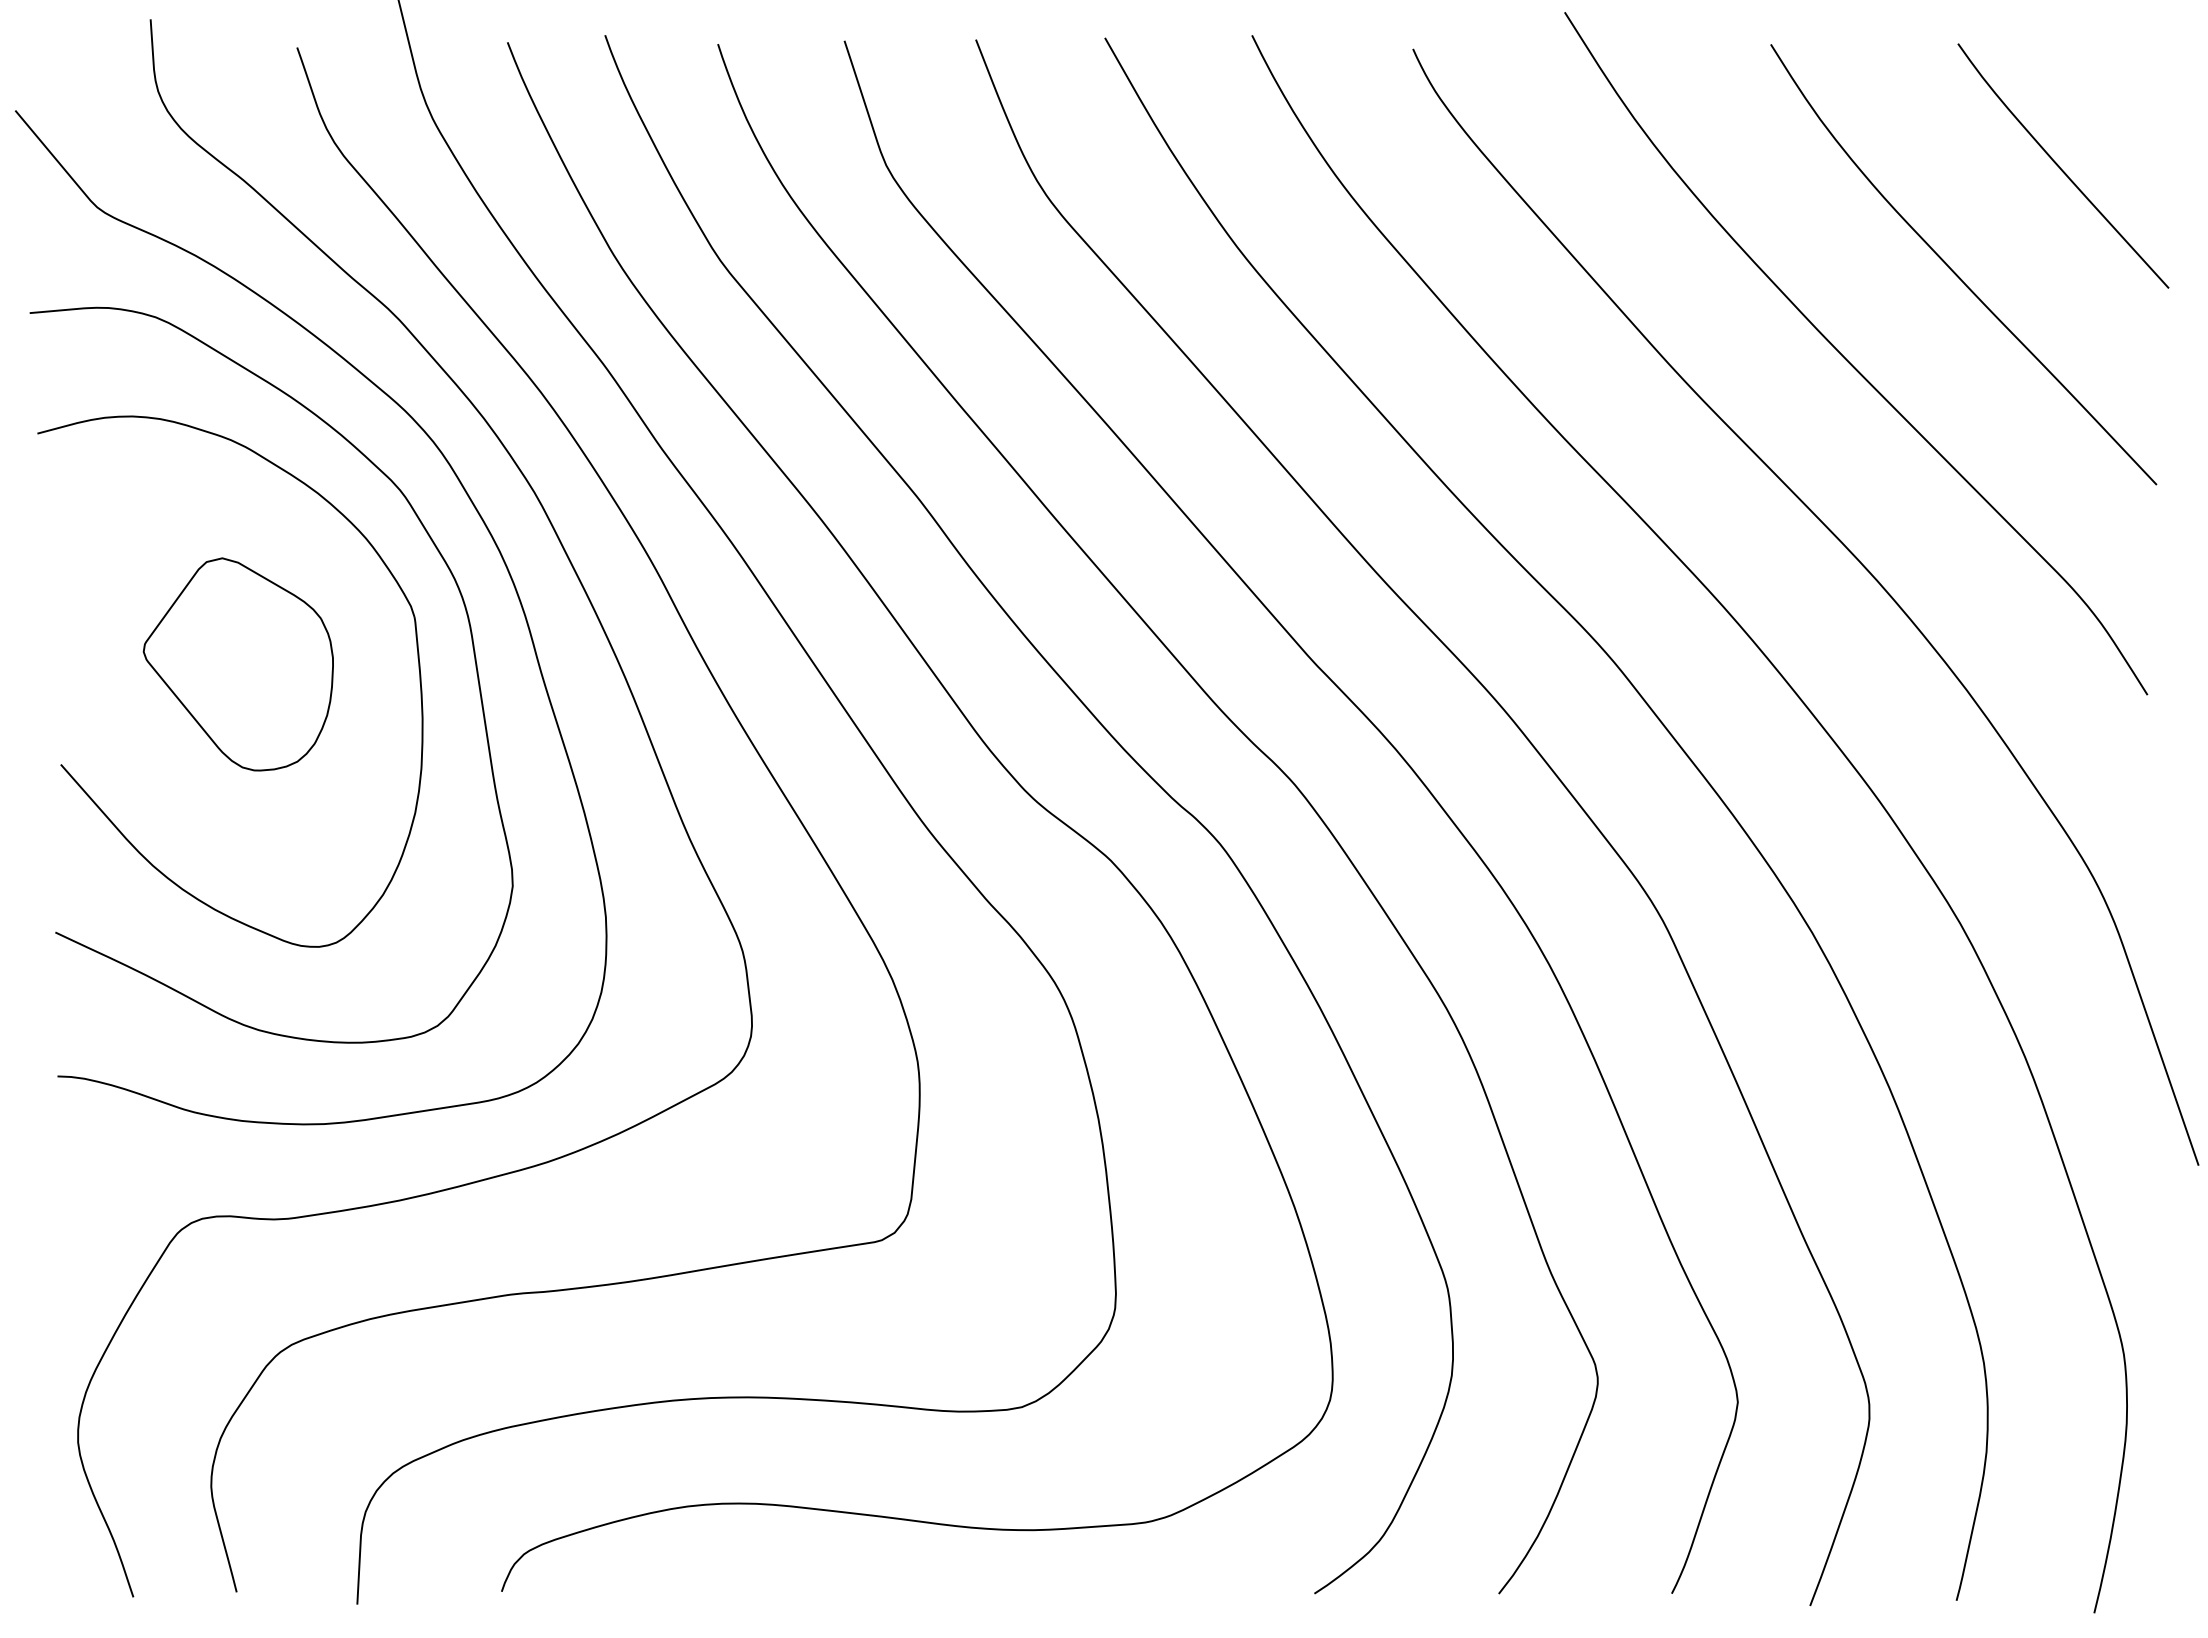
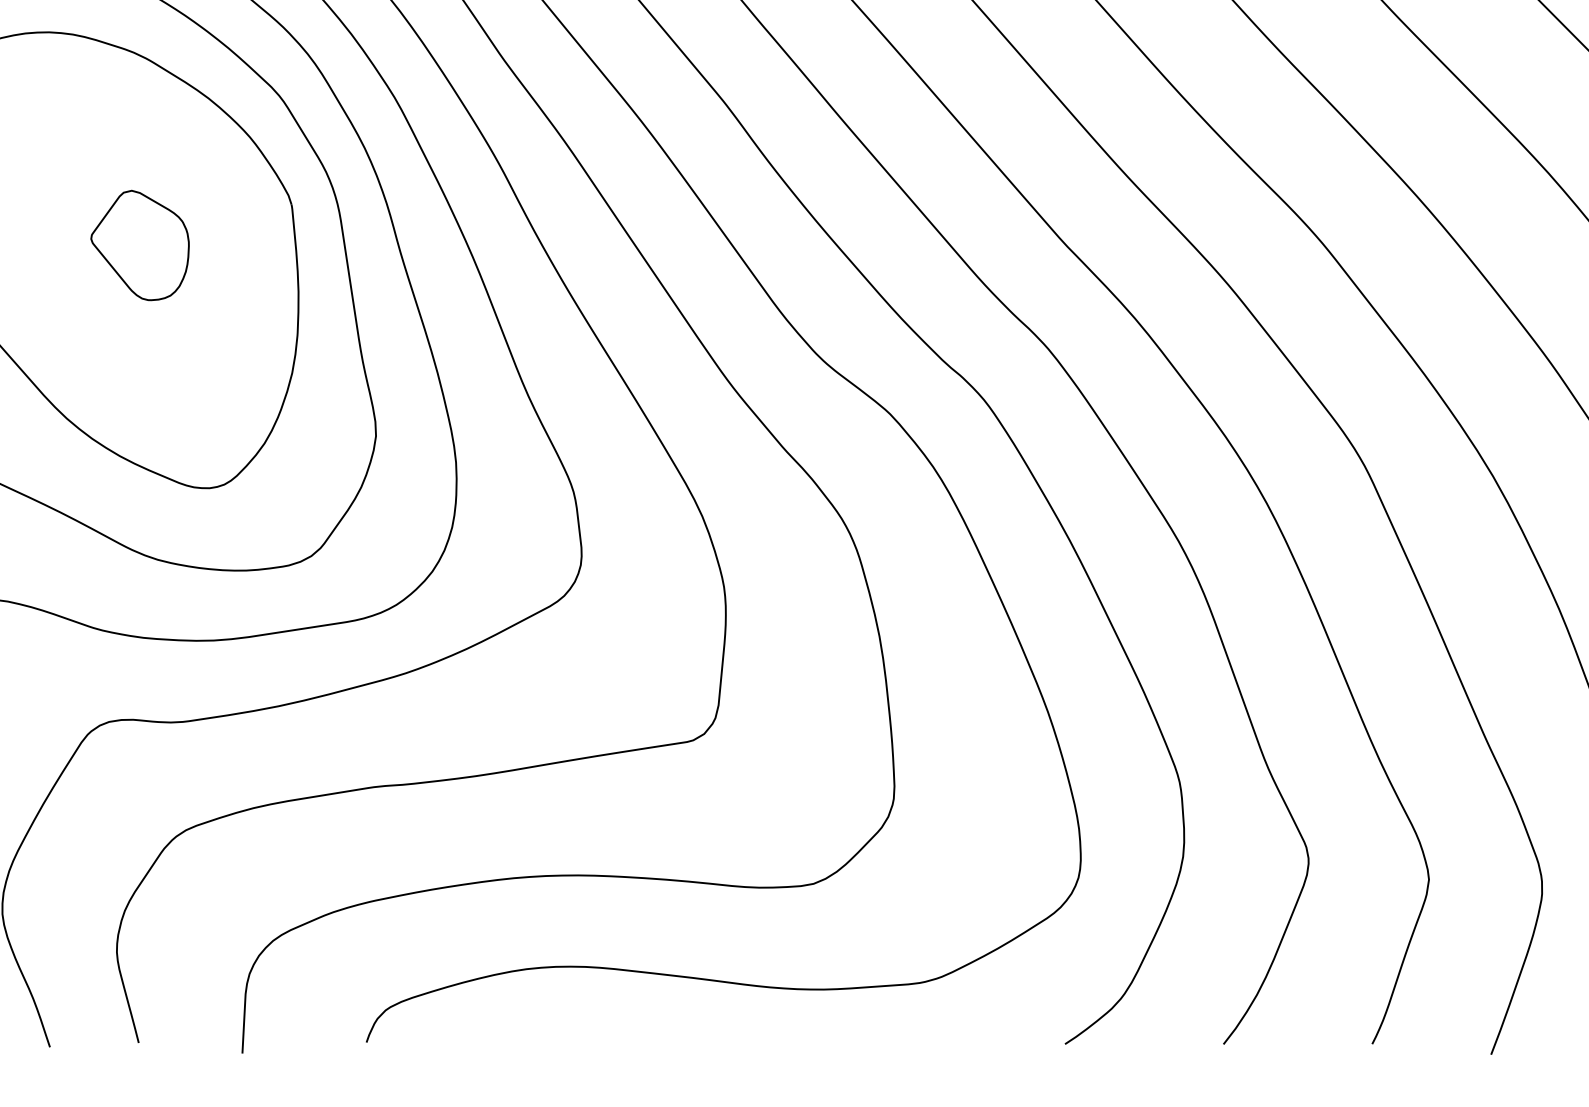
part: (237, 664) -> (139, 245), size x0.6

